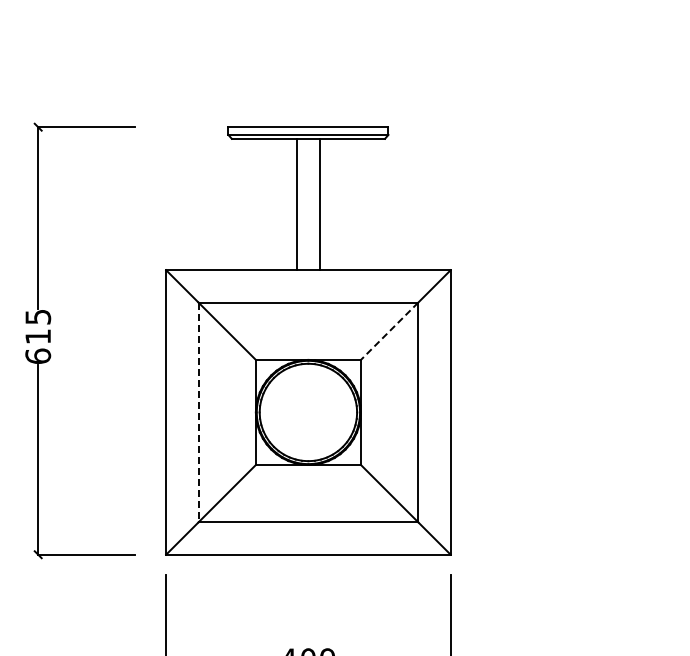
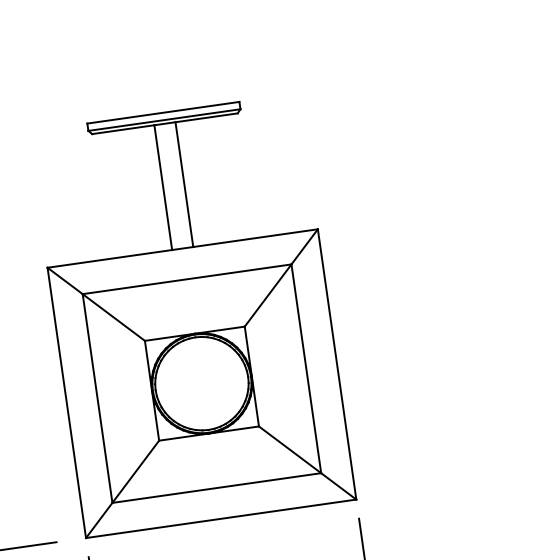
line: (389, 331) -> (268, 295), dashed -> solid
line: (198, 412) -> (97, 398), dashed -> solid

